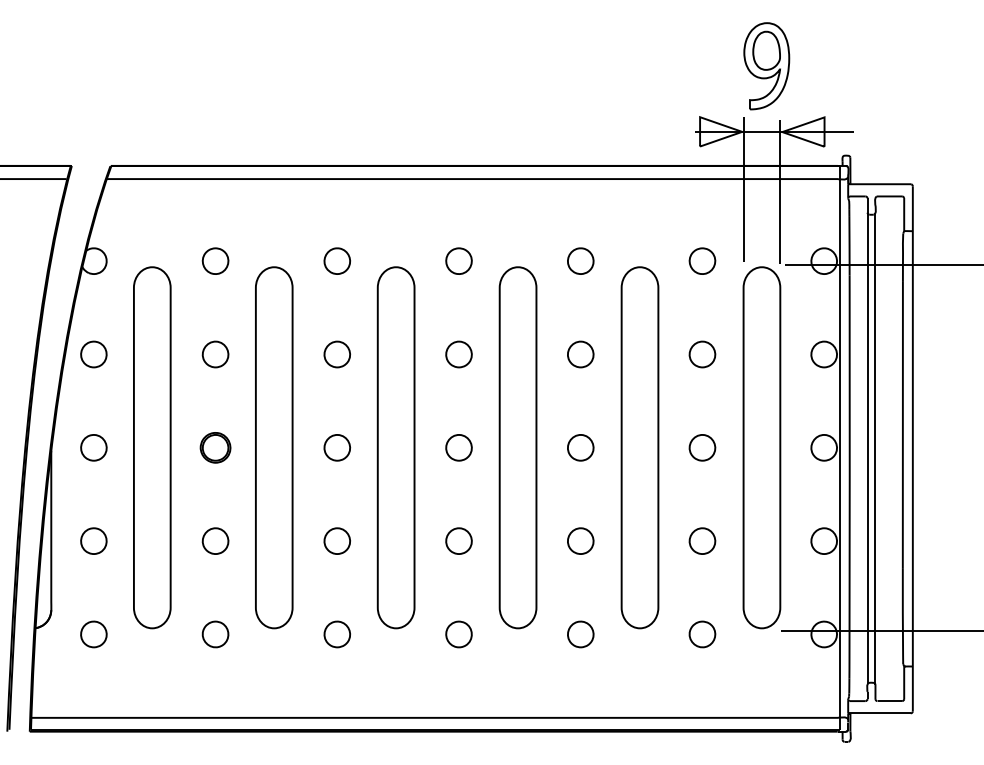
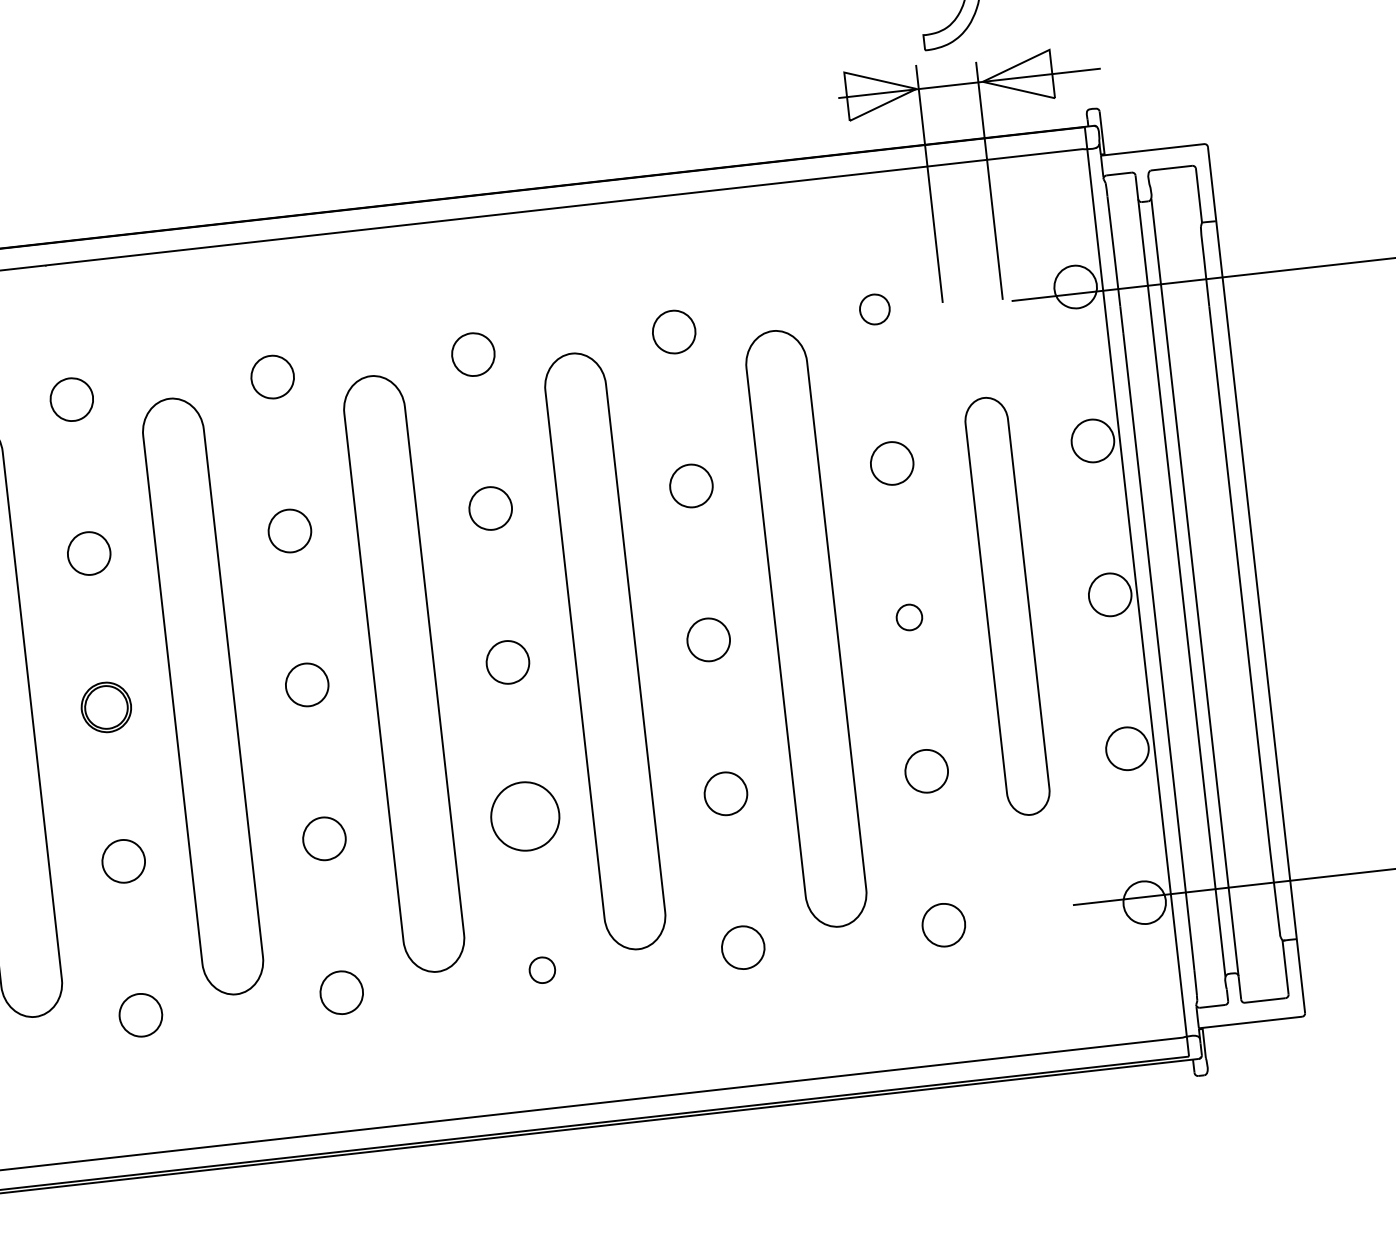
part: (702, 260) -> (874, 308), size x0.7
part: (702, 447) -> (909, 616), size x0.6
part: (761, 447) -> (1006, 605), size x0.7
part: (458, 540) -> (524, 815), size x1.6
part: (458, 634) -> (541, 970), size x0.6

